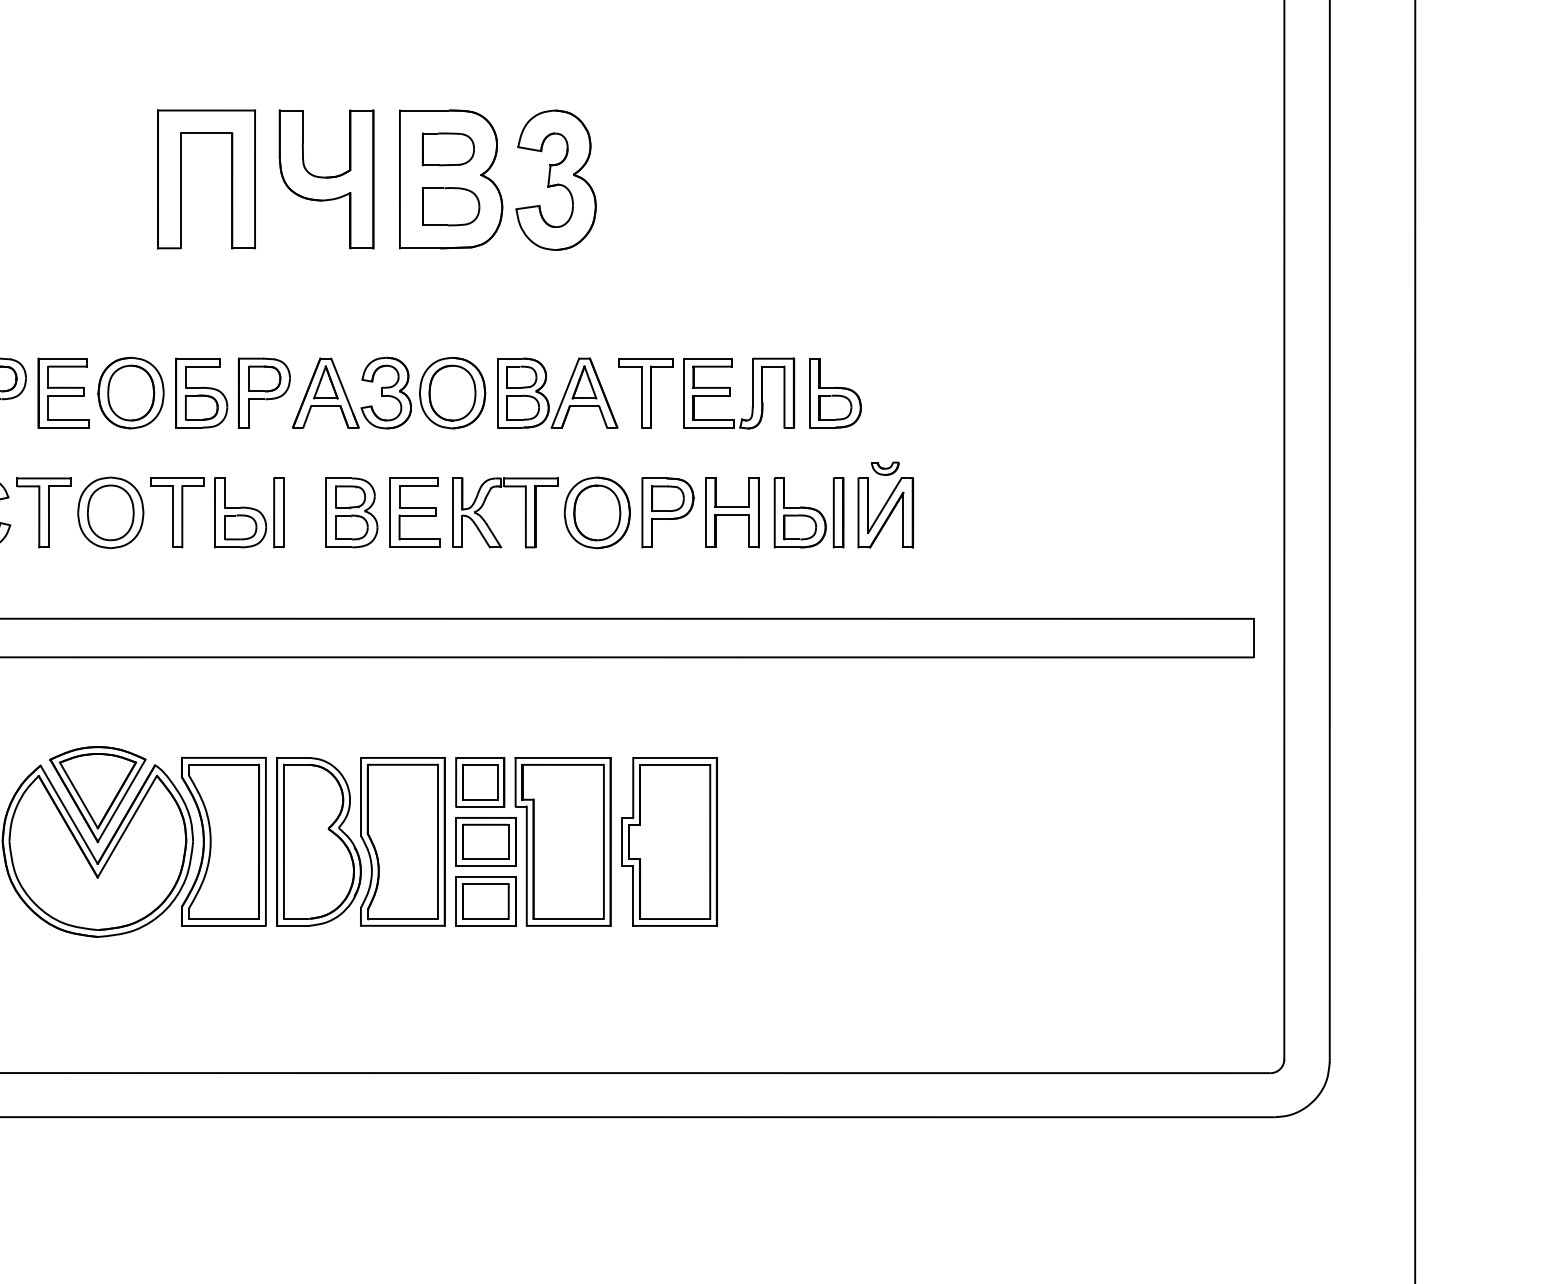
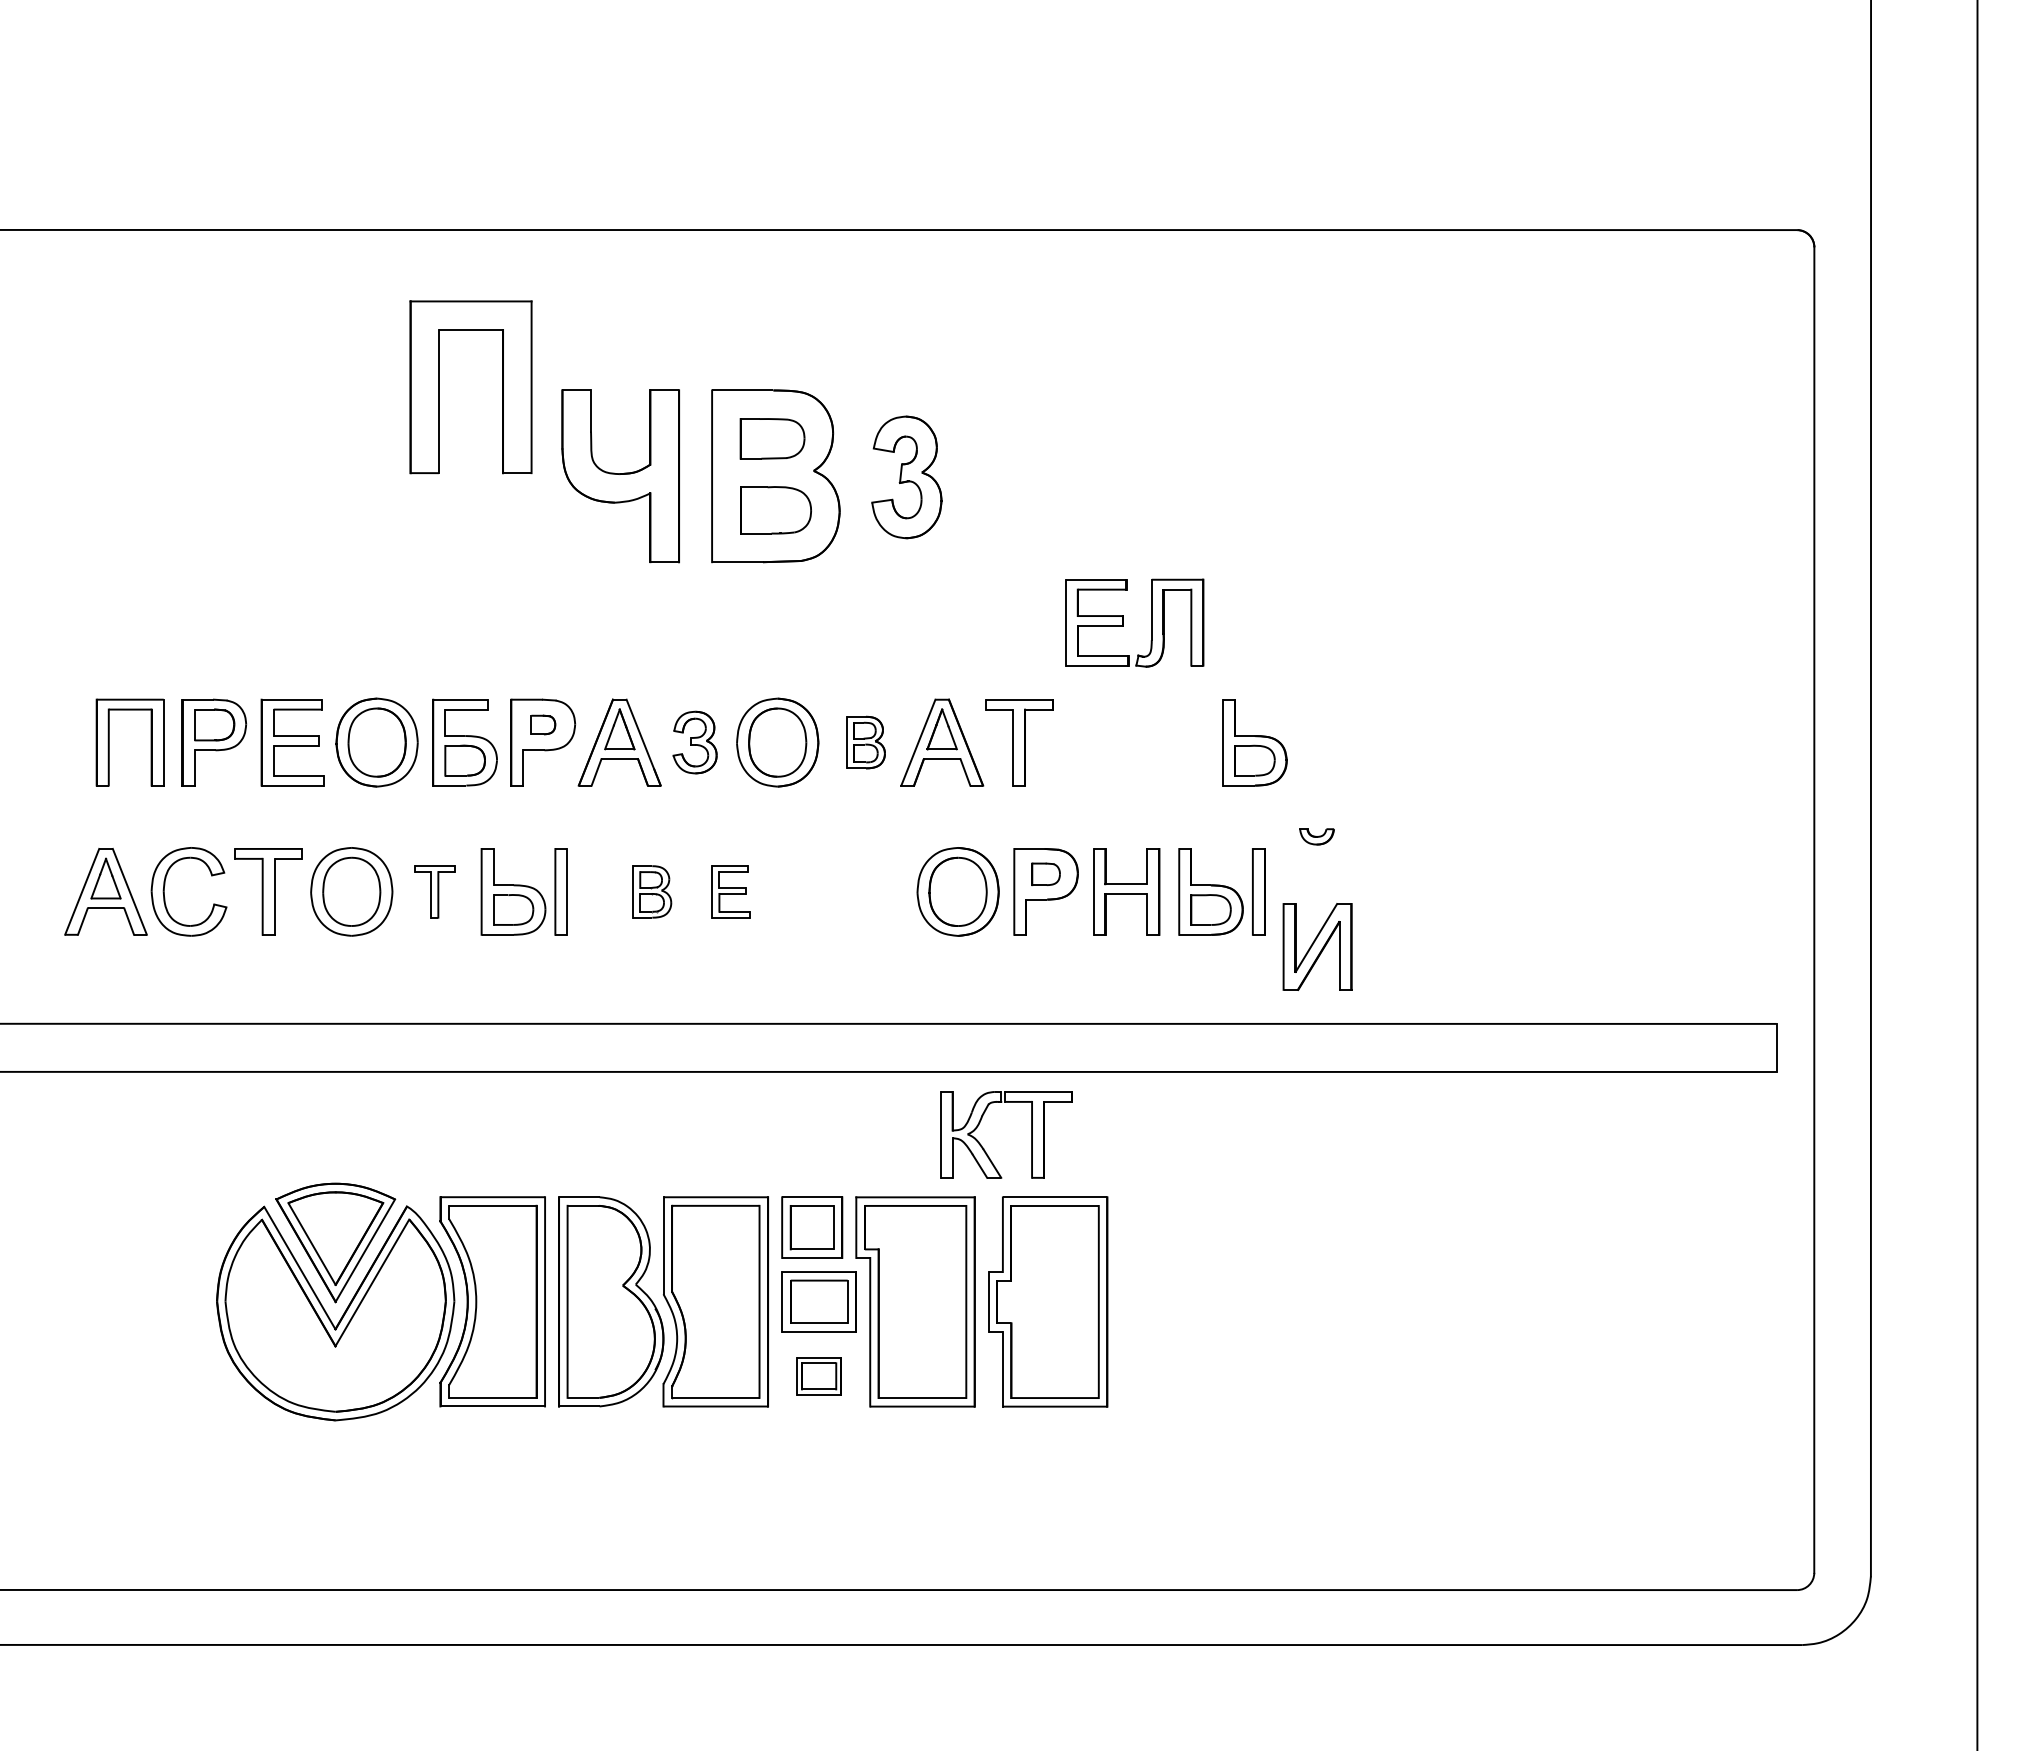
part: (181, 179) -> (439, 387), moved
part: (555, 180) -> (906, 477), size x0.7
part: (264, 378) -> (543, 724), size x0.6
part: (385, 393) -> (694, 742), size x0.7
part: (523, 393) -> (865, 742), size x0.6
part: (730, 393) -> (1123, 622), moved
part: (667, 498) -> (1045, 874), size x0.7
part: (177, 512) -> (434, 891), size x0.6
part: (351, 512) -> (651, 891), size x0.6
part: (414, 512) -> (730, 891), size x0.6
part: (525, 512) -> (1031, 1134), moved
part: (885, 512) -> (1317, 946), moved
part: (485, 901) -> (818, 1376), size x0.6

